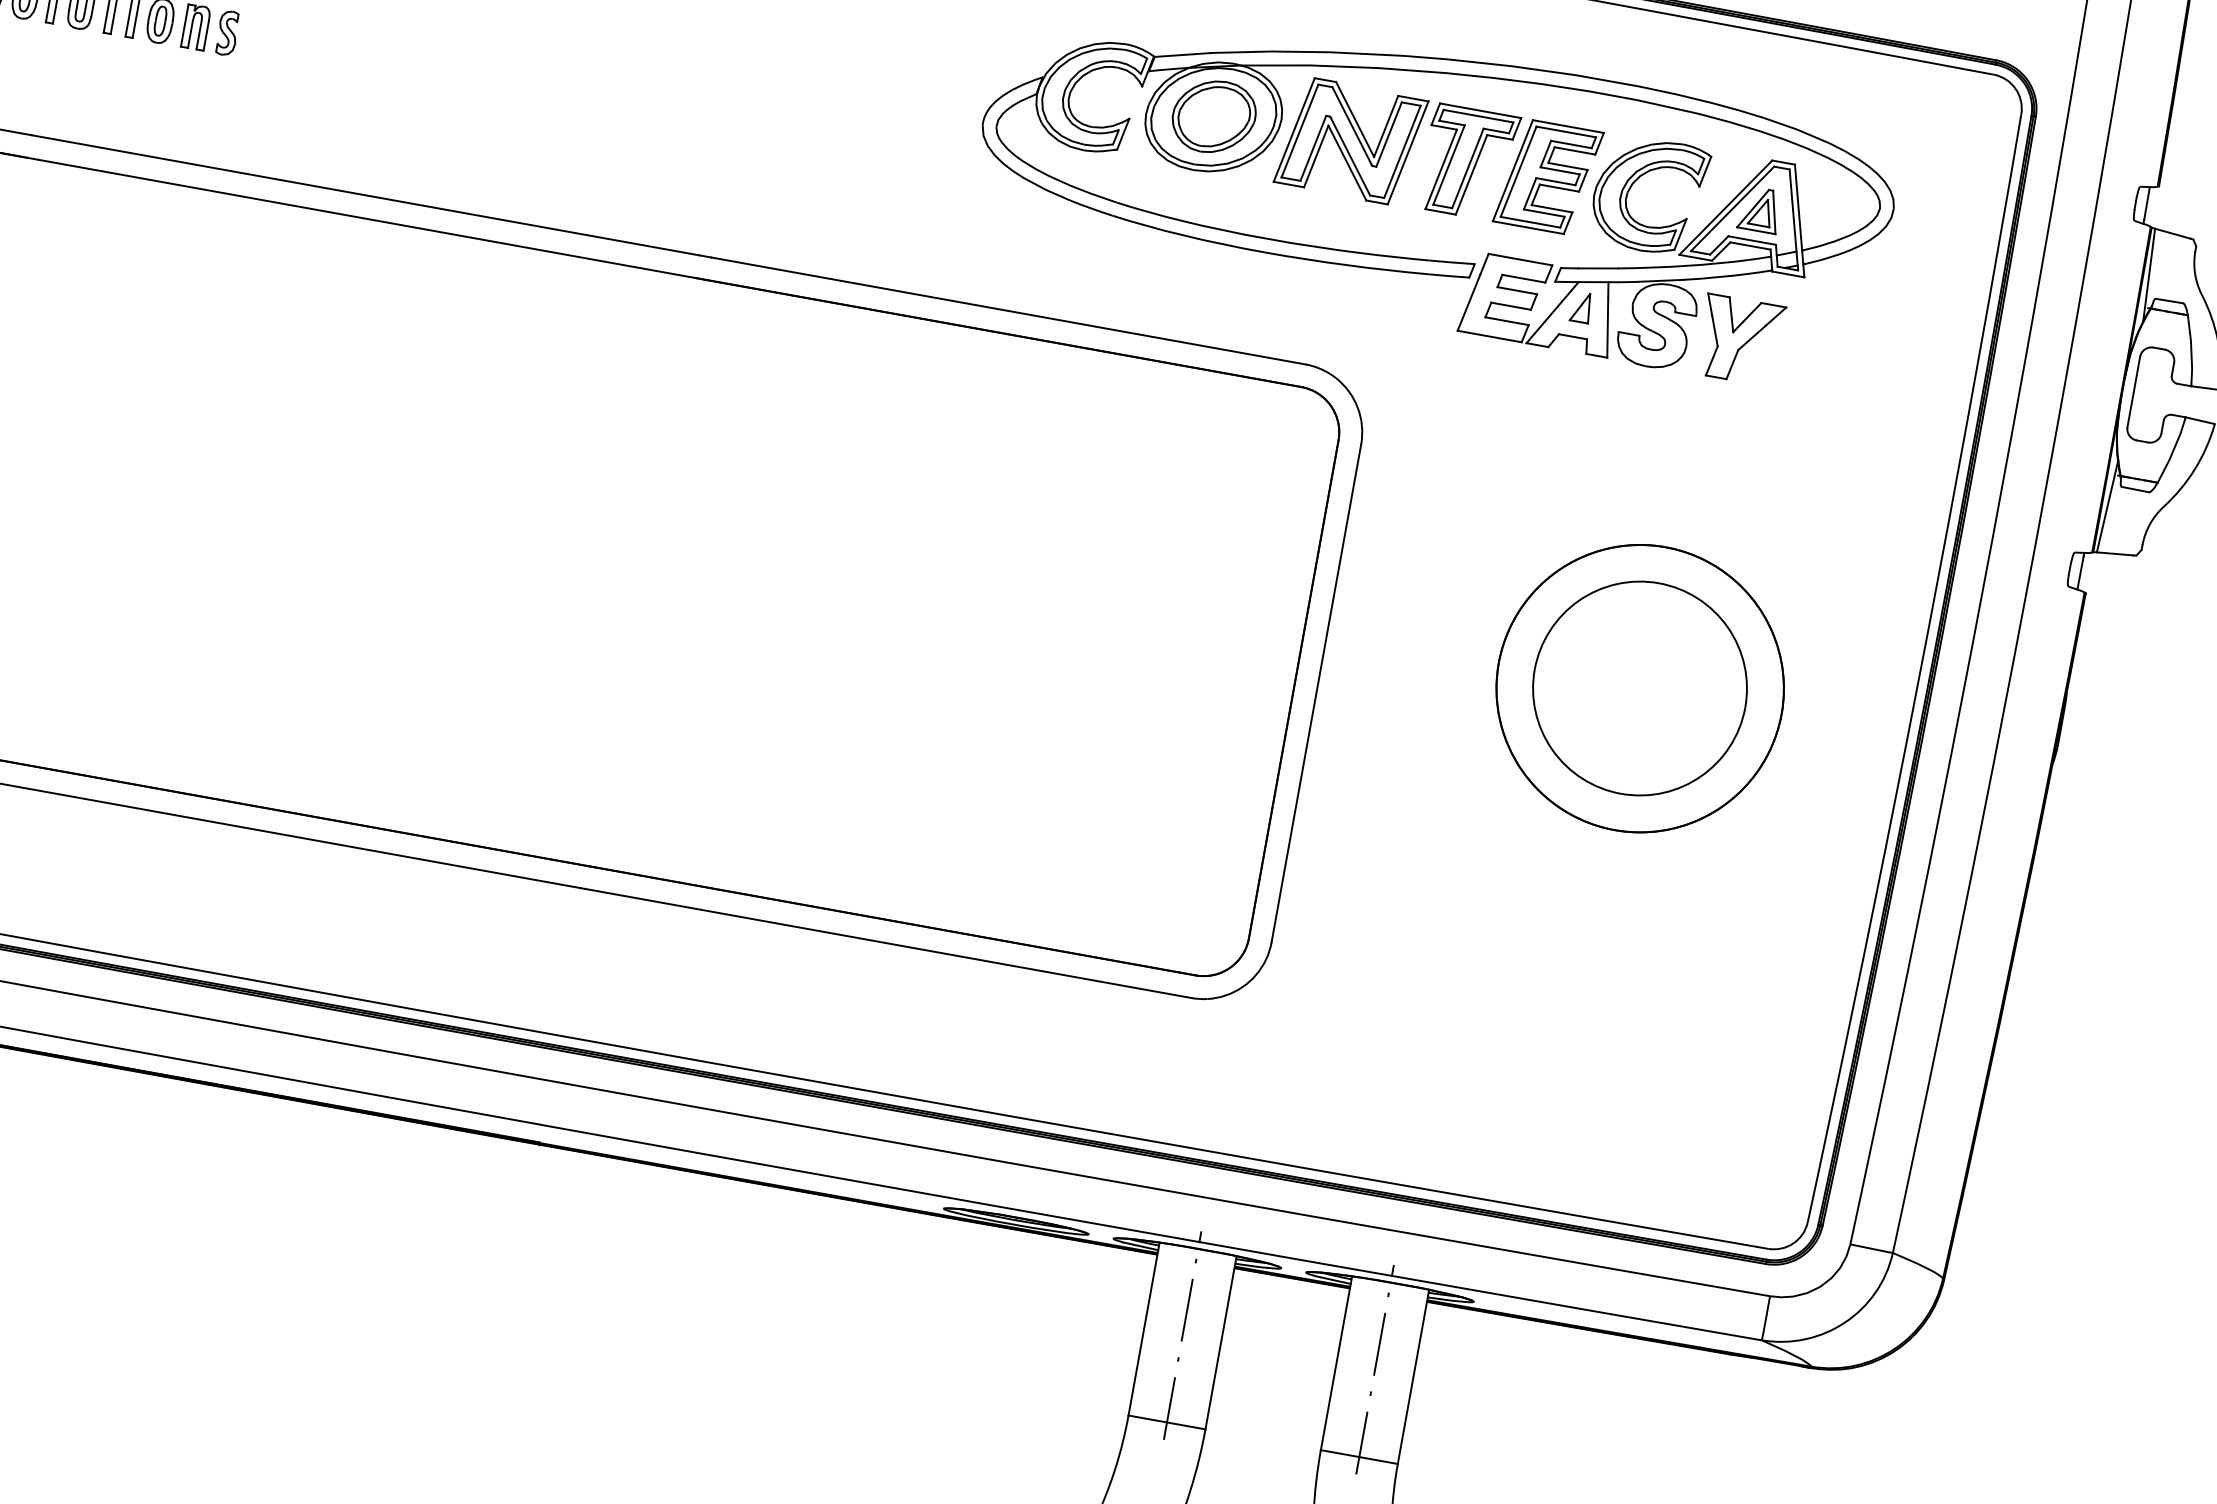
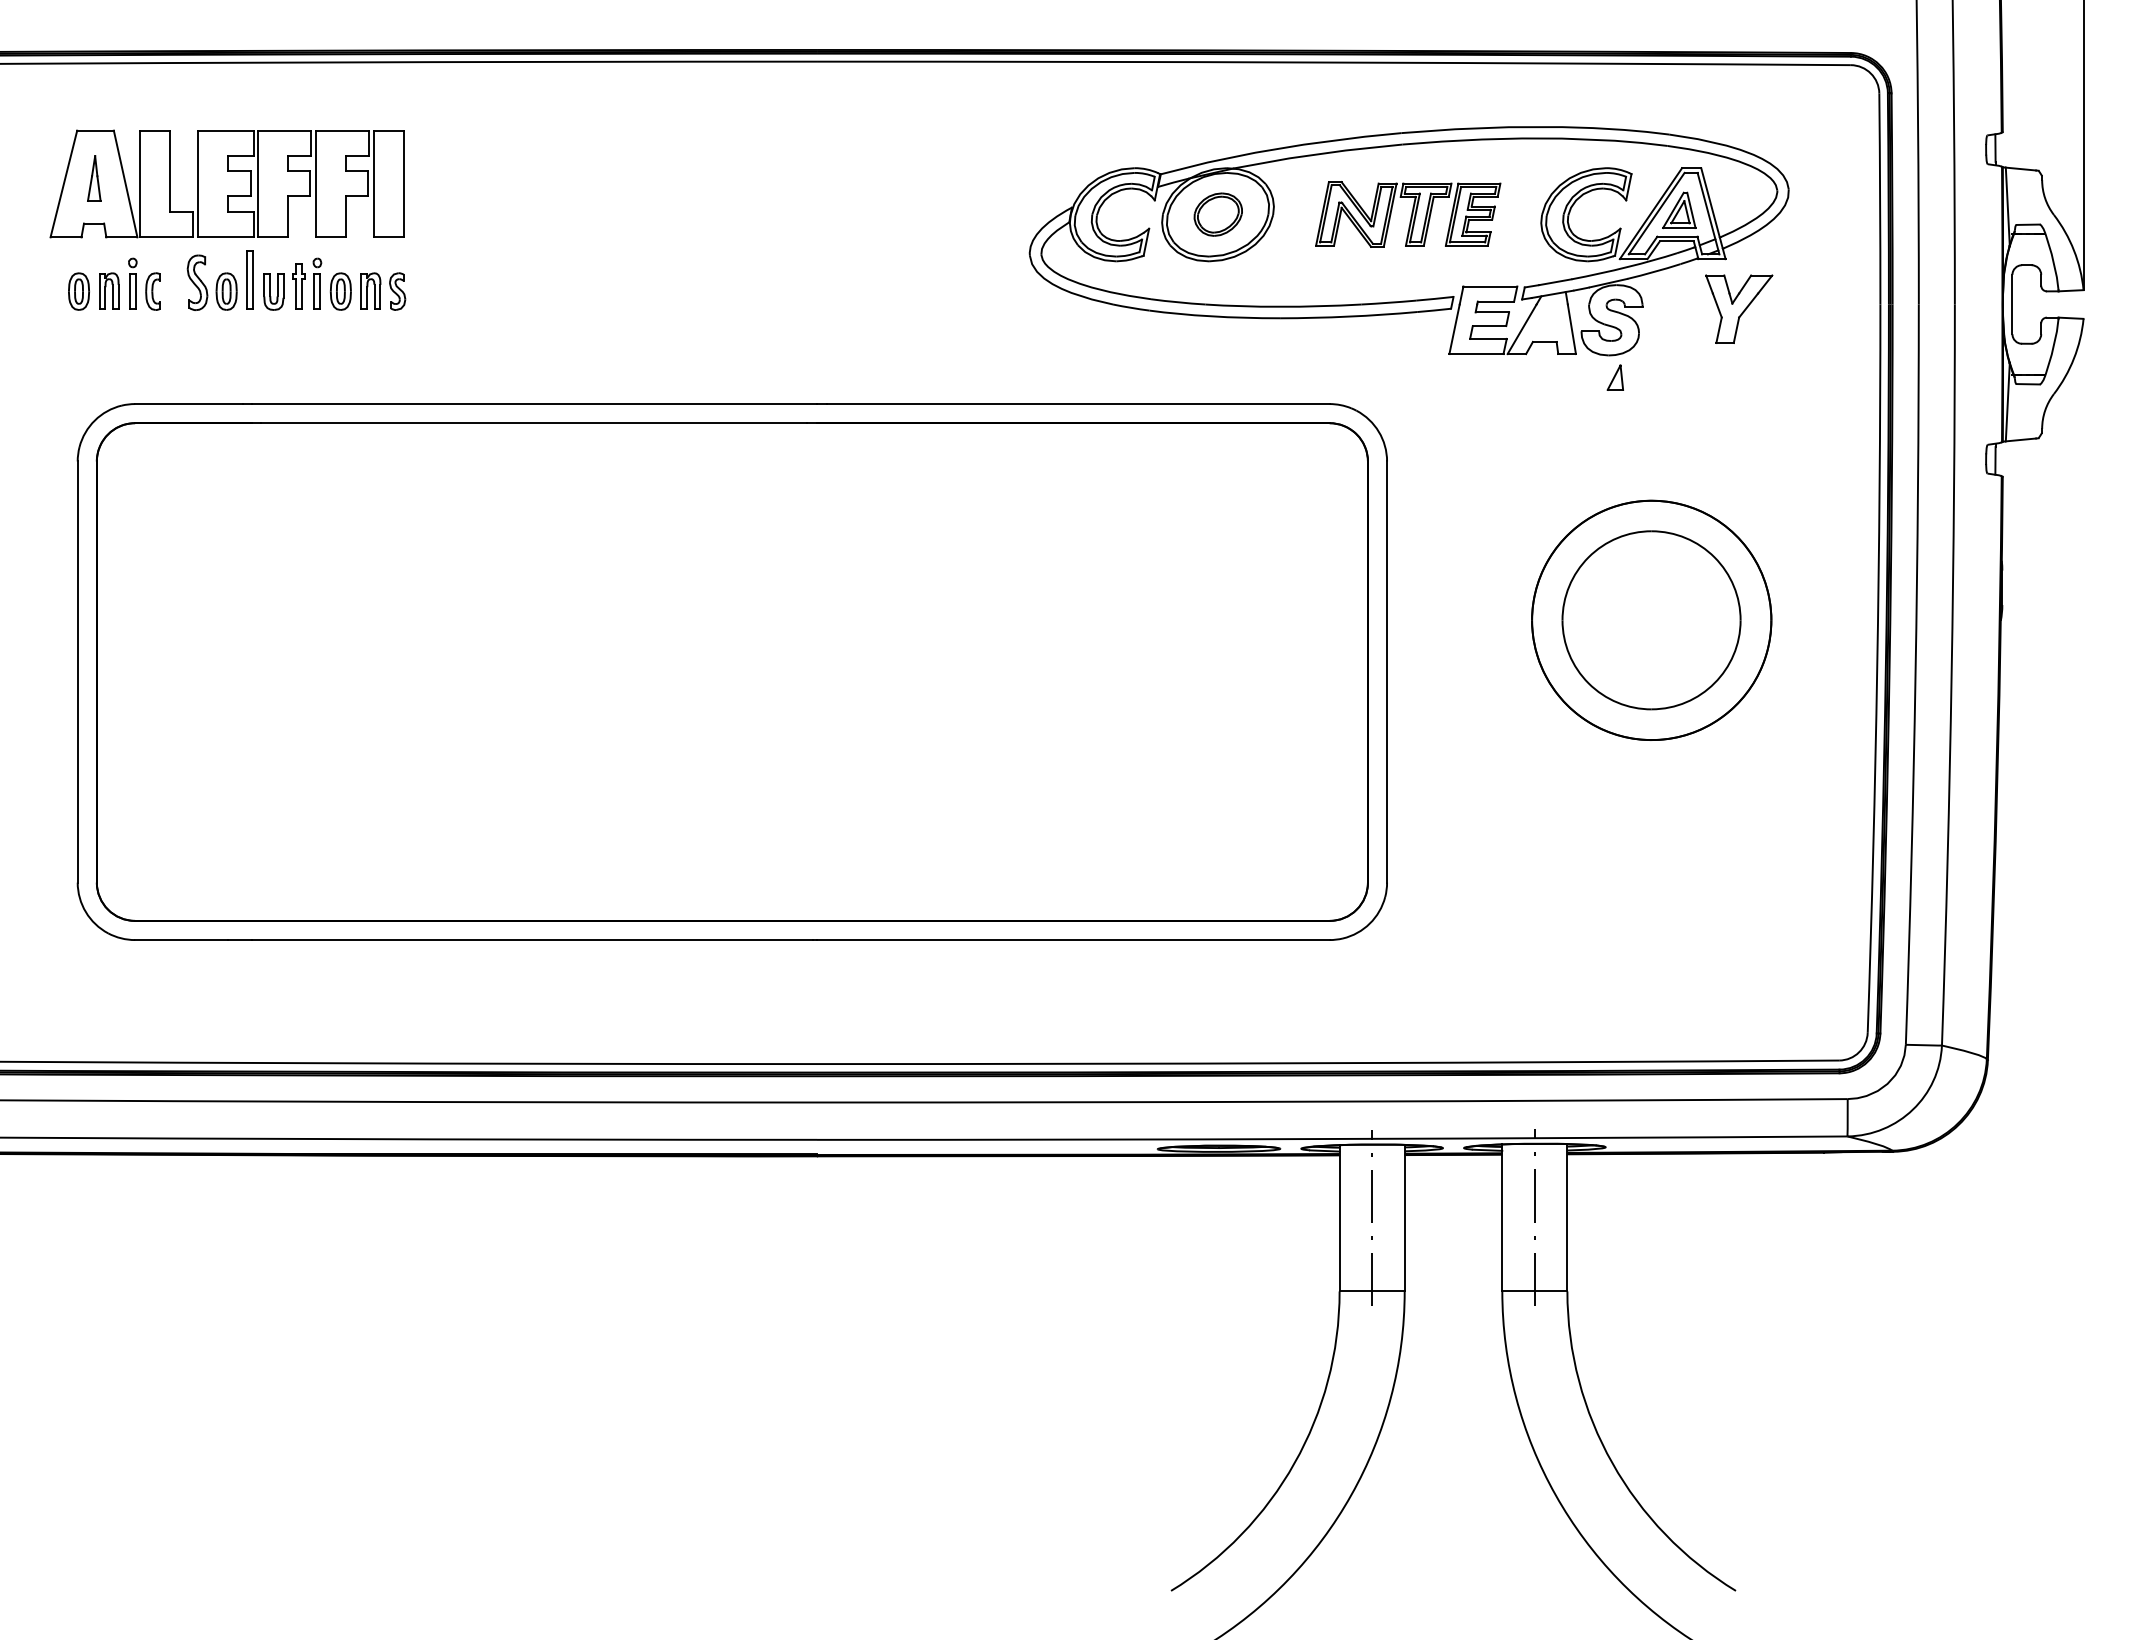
part: (1214, 116) -> (1218, 214), size x0.7
part: (1437, 156) -> (1407, 214), size x0.7
part: (1580, 307) -> (1614, 377), moved
part: (1740, 339) -> (1739, 308), moved

